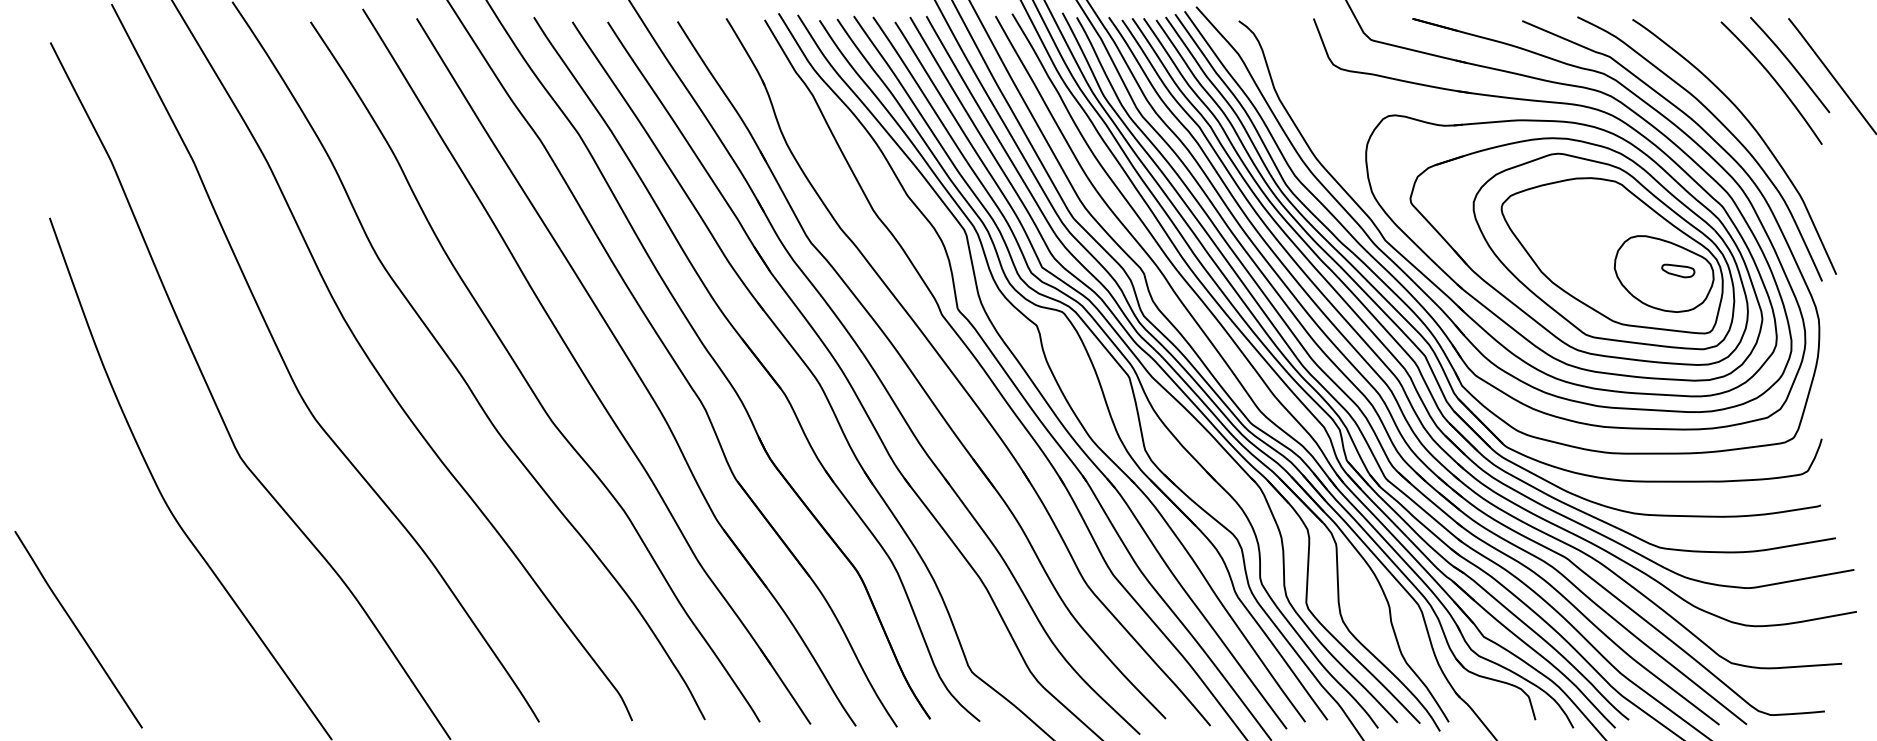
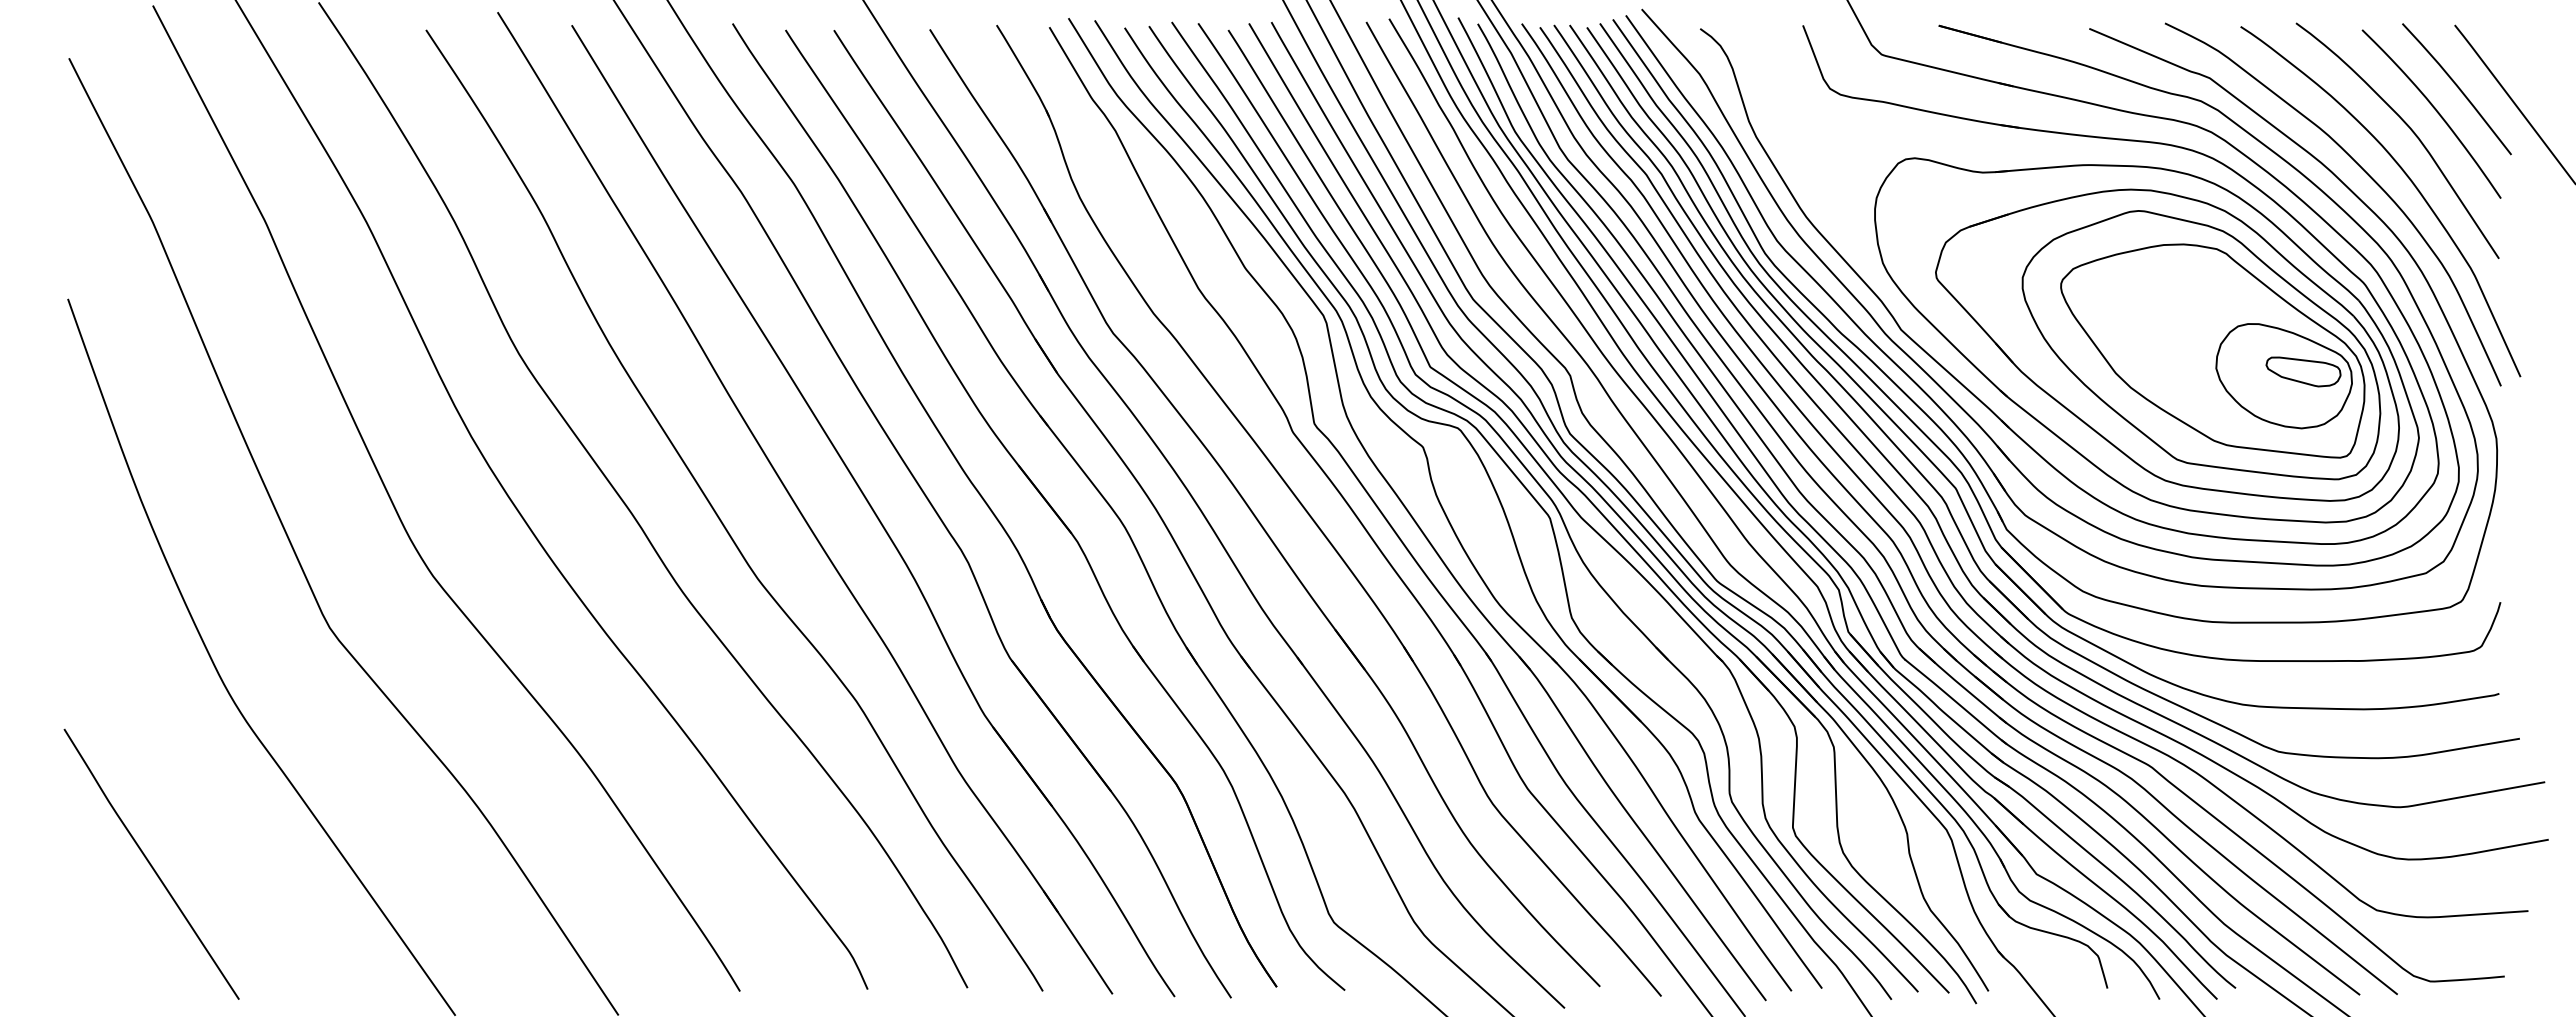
curve: (1756, 95) -> (2410, 130), added
part: (1678, 270) -> (2303, 371), size x1.67
curve: (77, 629) -> (150, 863), moved

